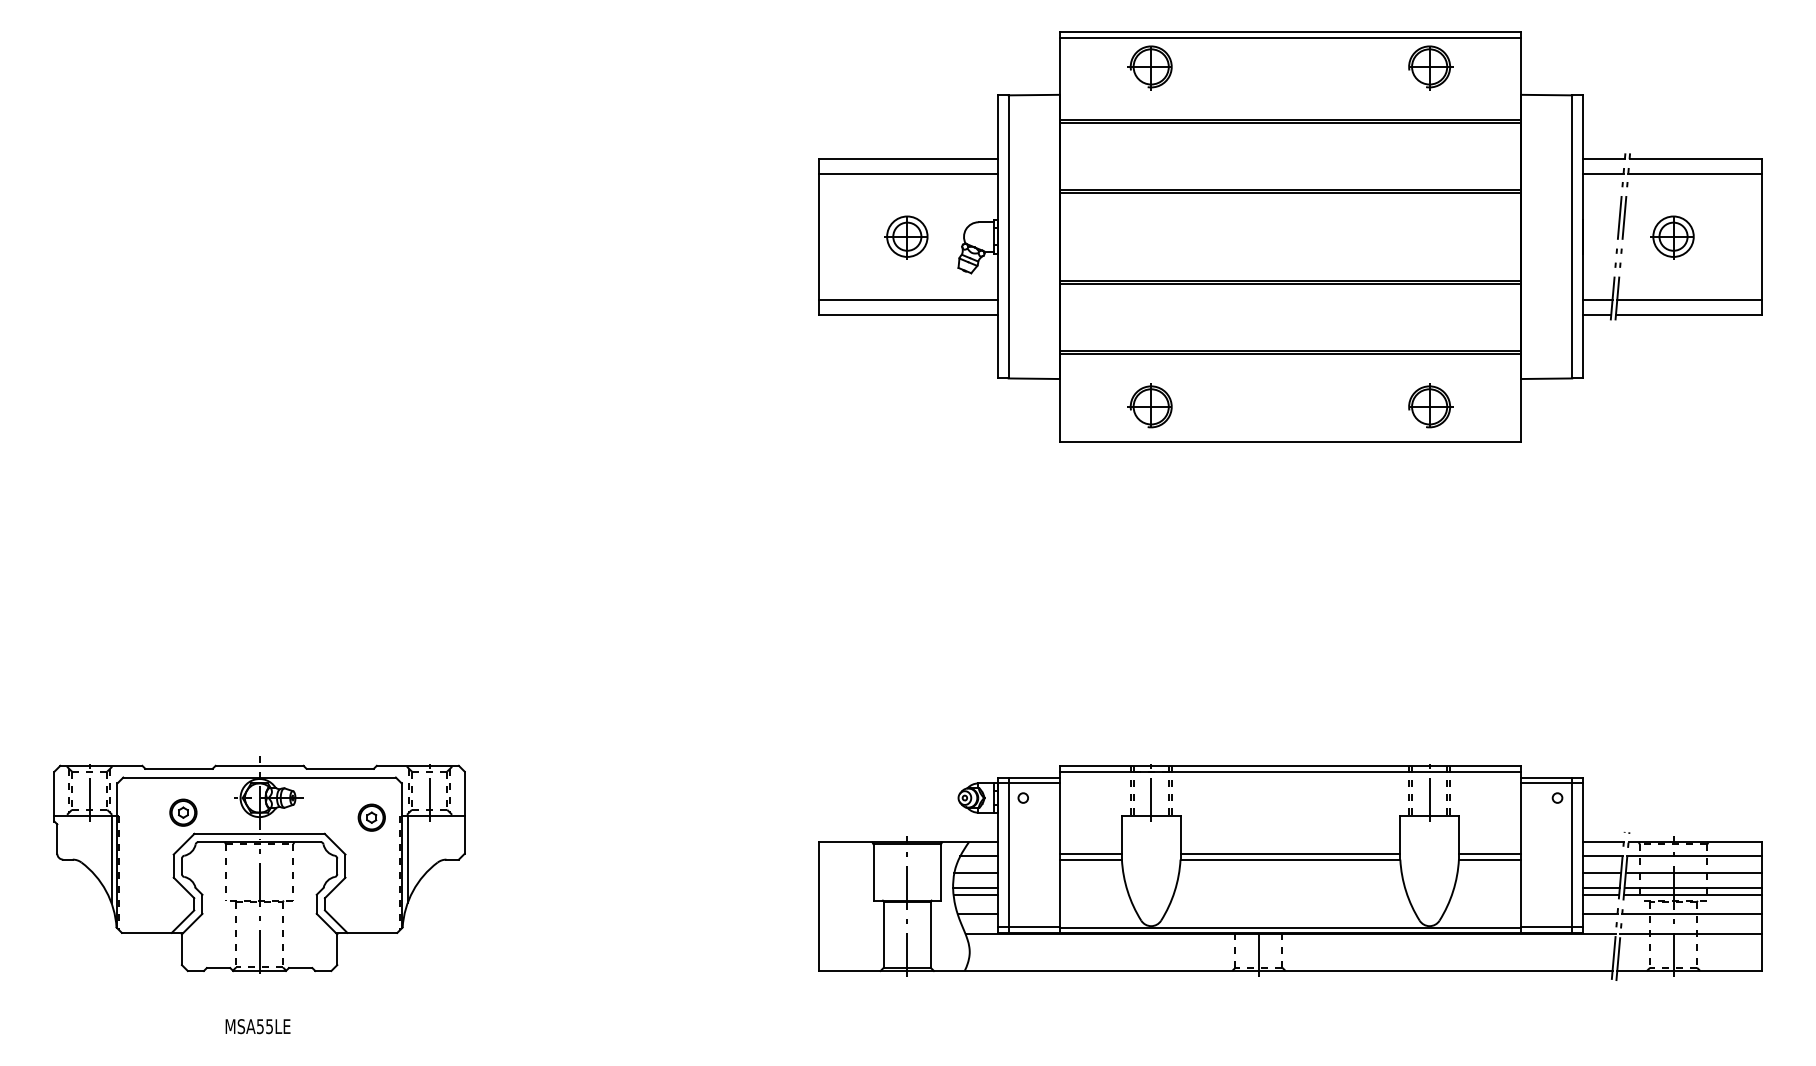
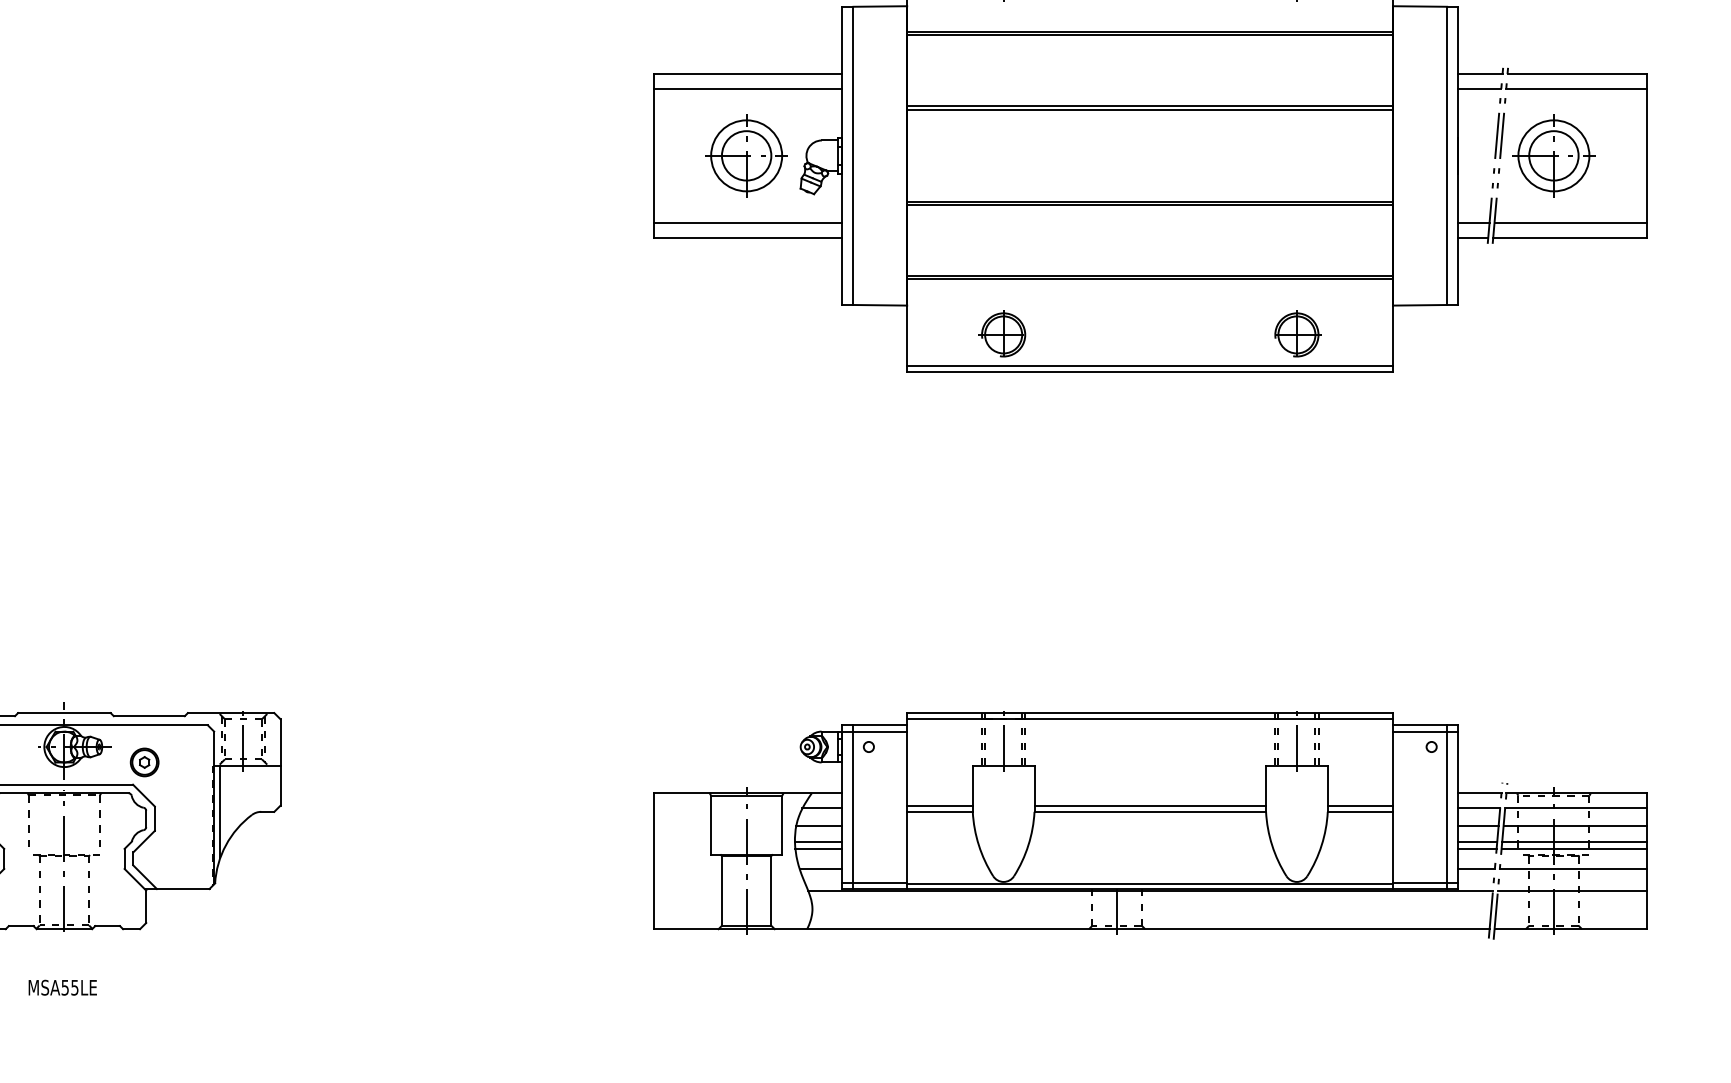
part: (907, 236) -> (746, 155), size x1.67
part: (1673, 236) -> (1553, 155), size x1.67
line: (1290, 436) -> (1150, 366), added
part: (371, 817) -> (144, 762), moved

